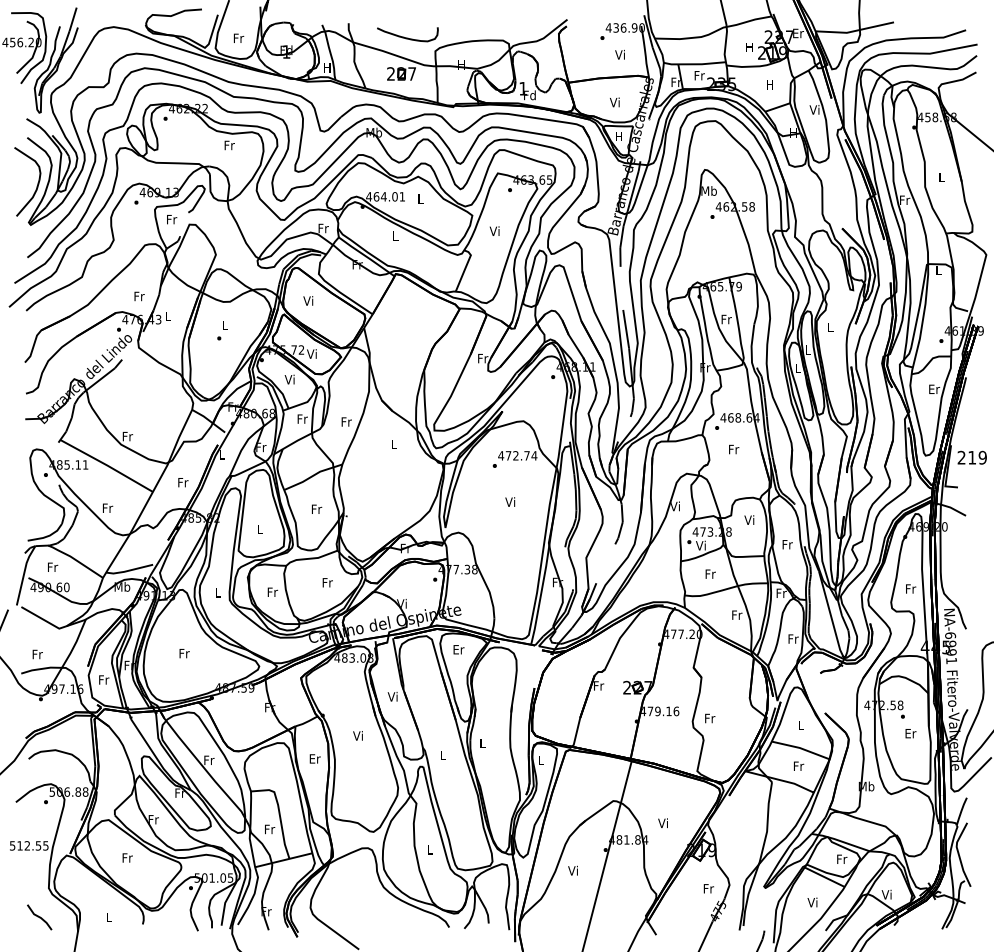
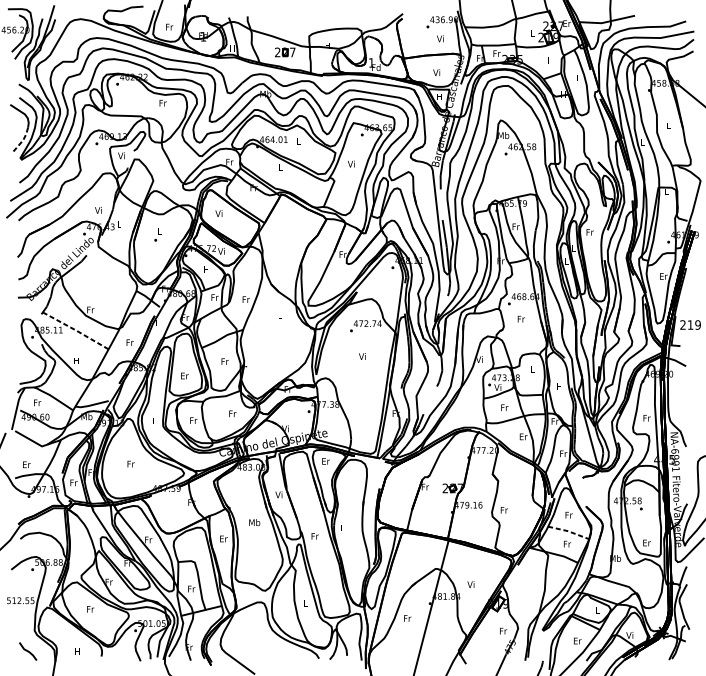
curve: (407, 37) -> (289, 26), removed
text: (749, 47) -> (532, 33), H -> L
text: (814, 109) -> (578, 77), Vi -> L
line: (31, 199) -> (22, 141), solid -> dashed
text: (905, 199) -> (643, 141), Fr -> L
text: (171, 219) -> (121, 155), Fr -> Vi
text: (138, 296) -> (98, 210), Fr -> Vi
text: (830, 326) -> (589, 231), L -> Fr
text: (289, 379) -> (205, 269), Vi -> H
line: (107, 465) -> (76, 330), solid -> dashed
text: (107, 507) -> (76, 360), Fr -> H
text: (749, 519) -> (532, 368), Vi -> L
text: (259, 529) -> (184, 376), L -> Er
text: (787, 544) -> (559, 386), Fr -> H
text: (736, 614) -> (523, 436), Fr -> Er
text: (37, 654) -> (26, 464), Fr -> Er
text: (801, 725) -> (569, 515), L -> Fr
text: (910, 733) -> (646, 542), moved
text: (358, 735) -> (254, 522), Vi -> Mb
line: (801, 748) -> (569, 531), solid -> dashed
text: (443, 754) -> (314, 535), L -> Fr
text: (842, 858) -> (598, 609), Fr -> L
text: (573, 870) -> (407, 618), Vi -> Fr
text: (812, 902) -> (577, 640), Vi -> Er
text: (108, 917) -> (77, 651), L -> H

